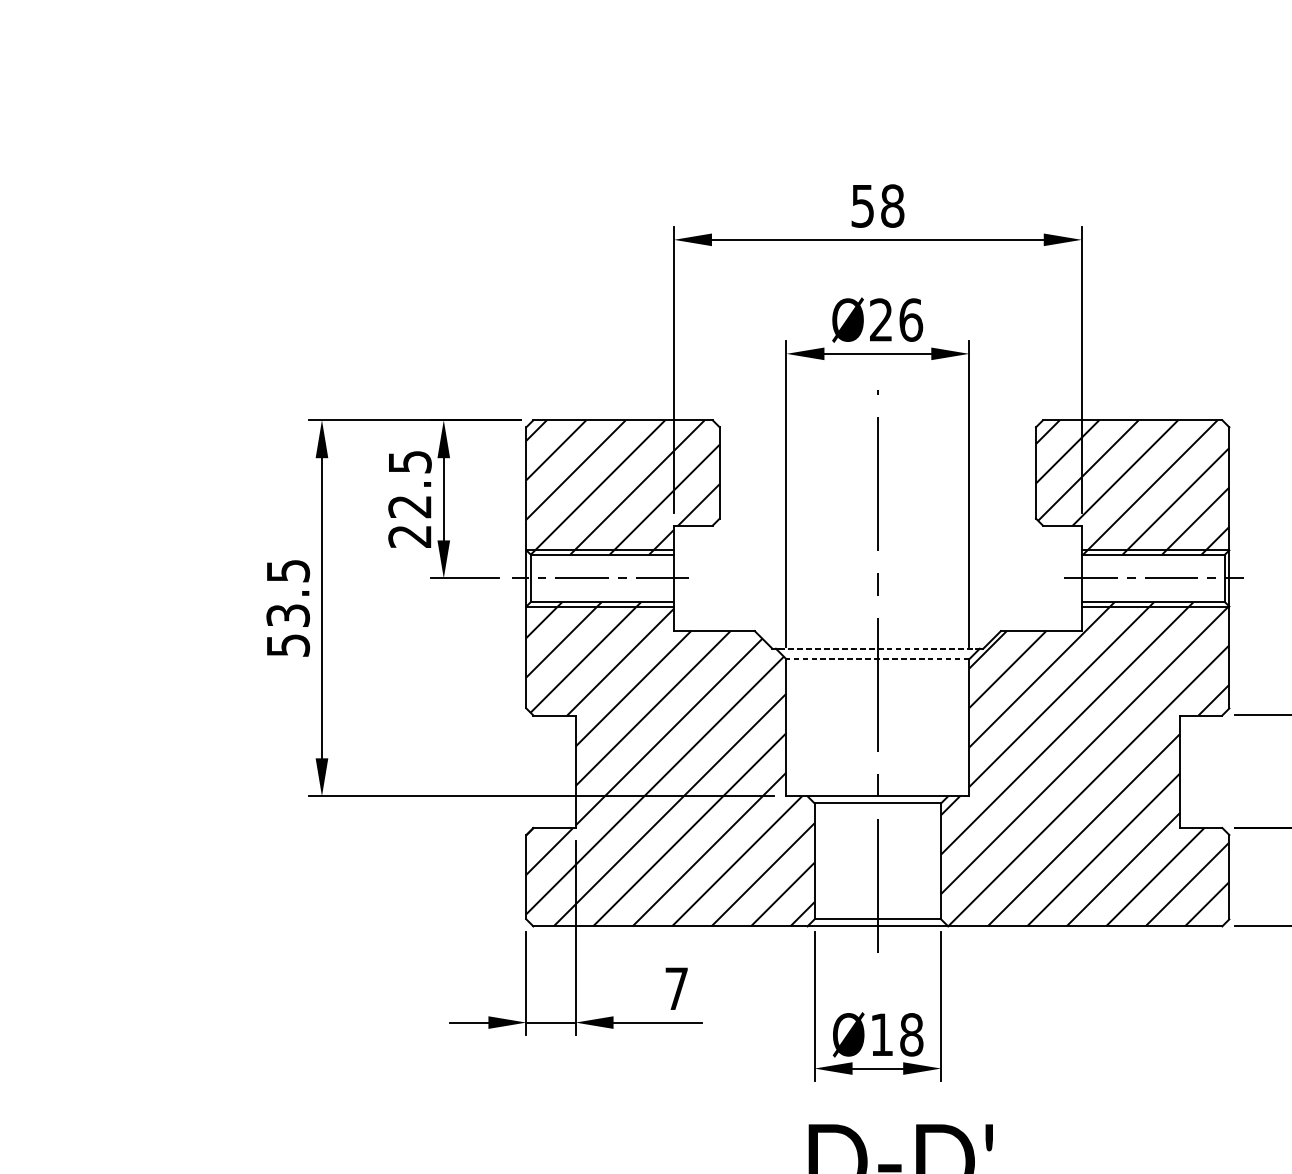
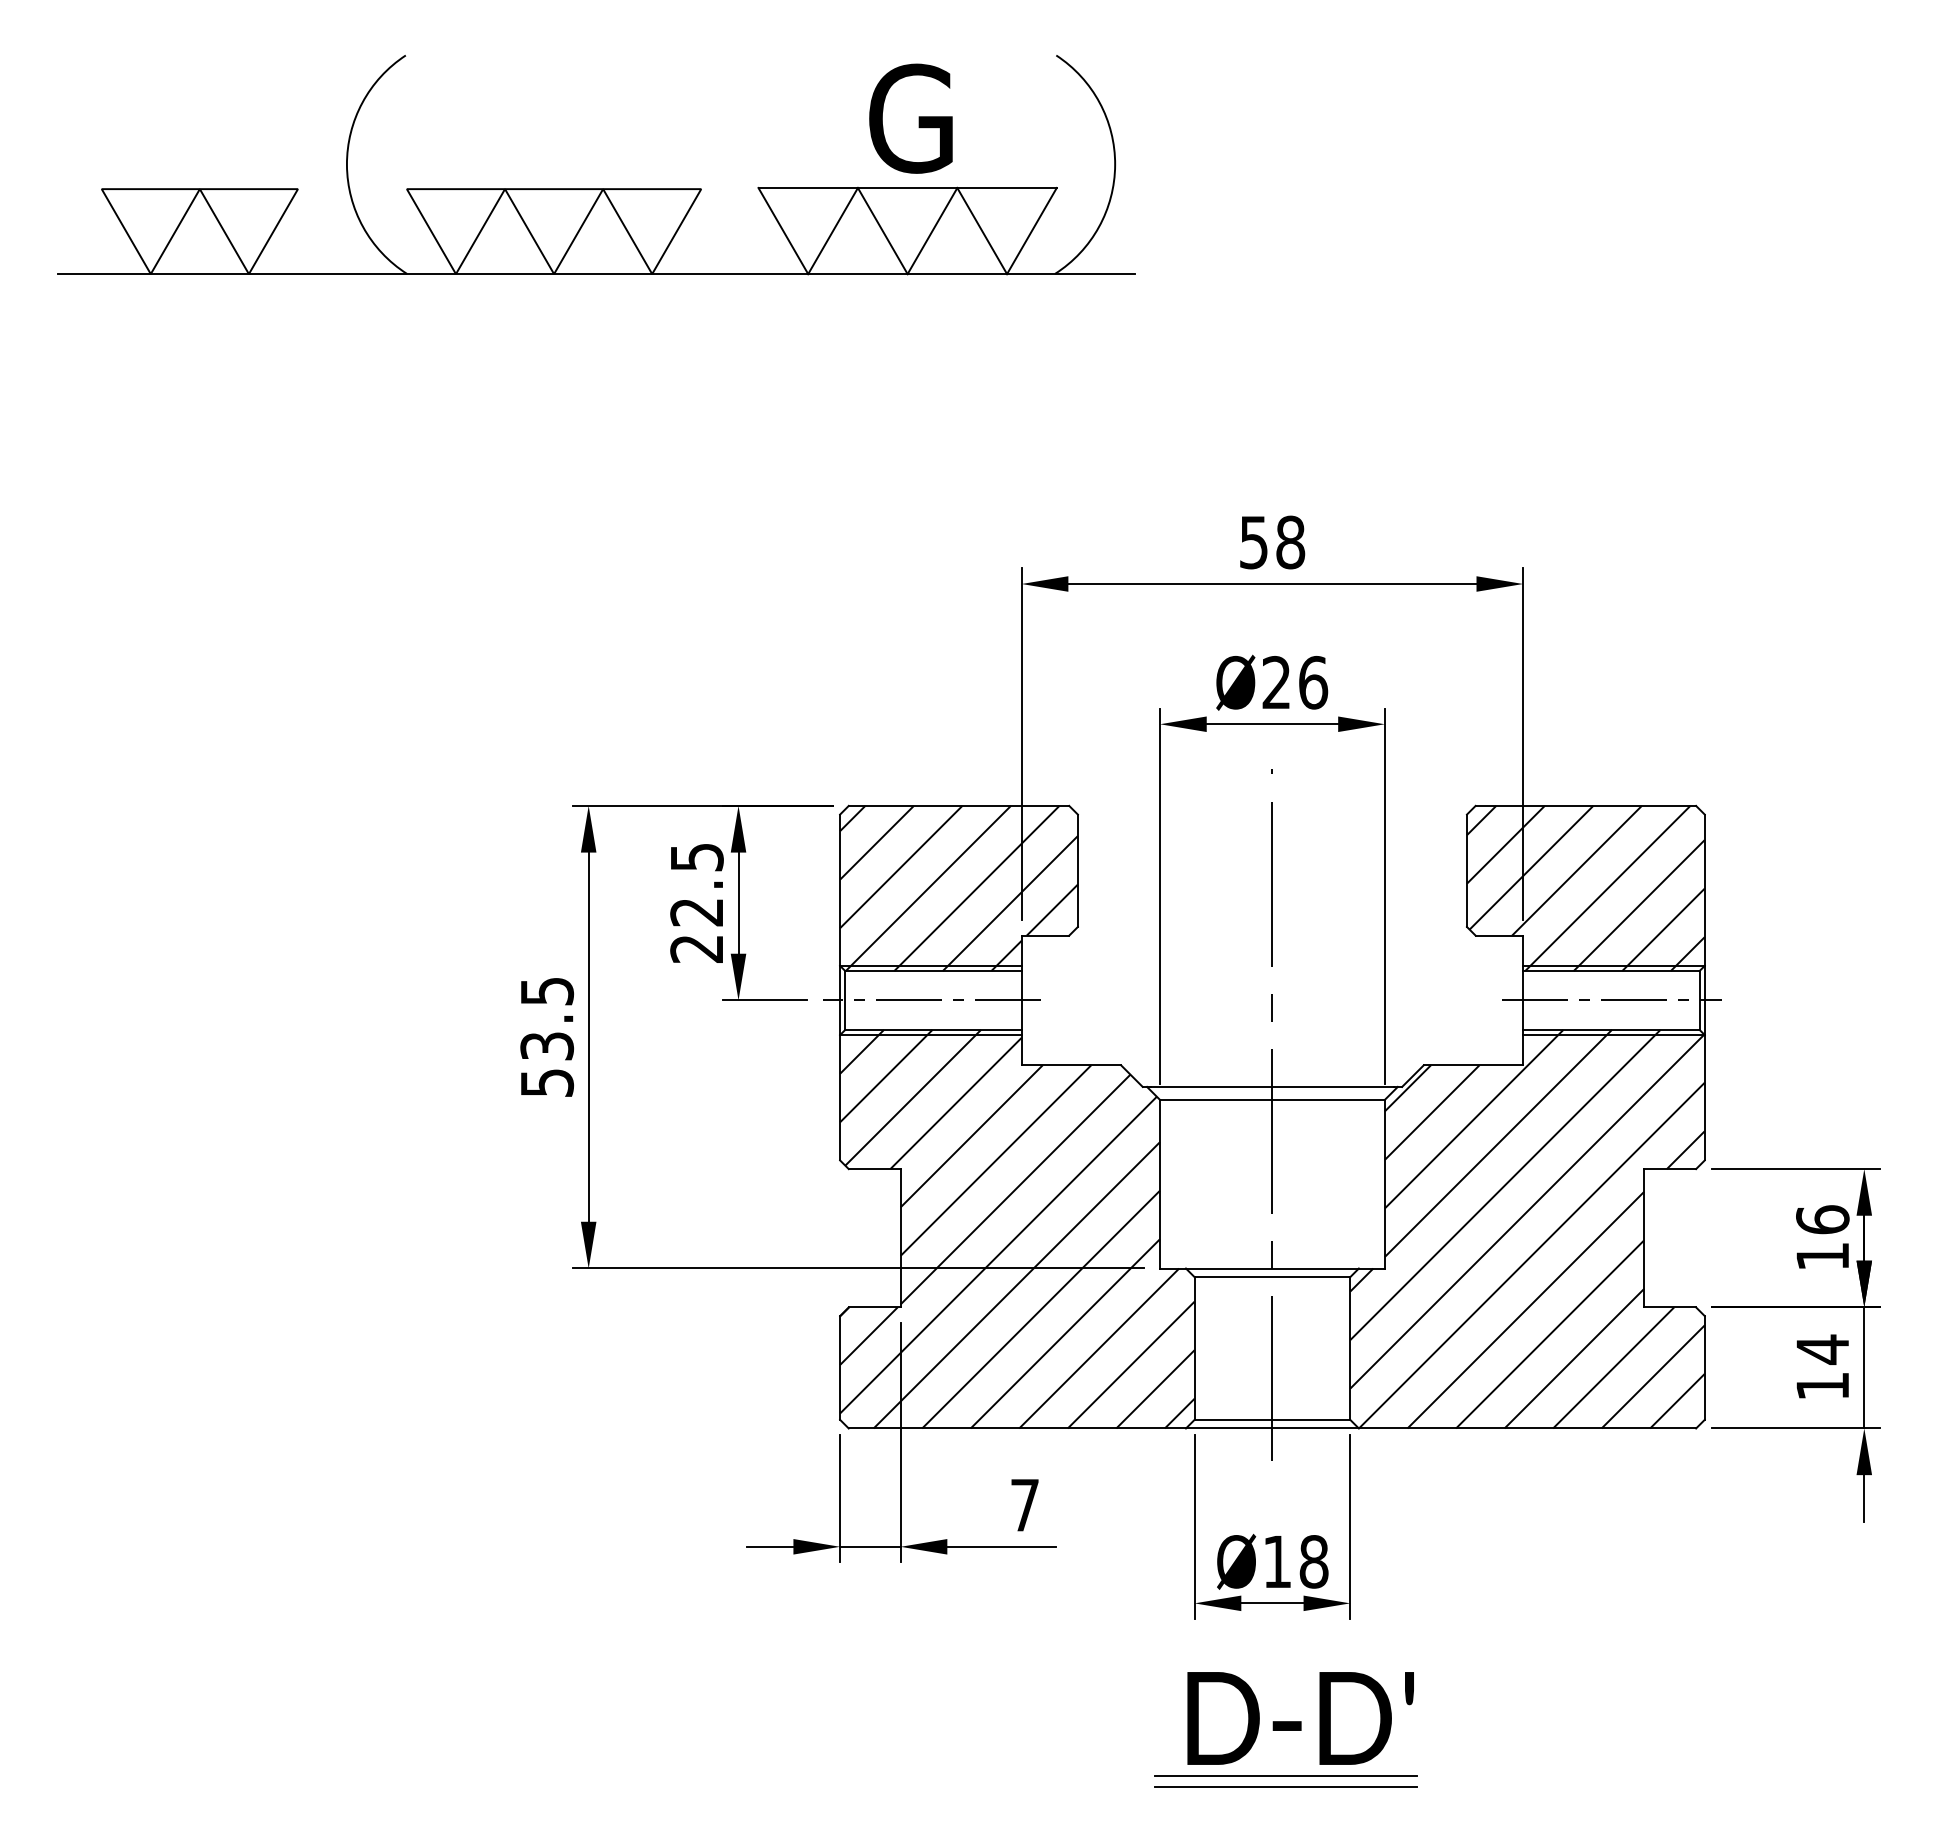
line: (877, 648) -> (1272, 1086), dashed -> solid
line: (877, 658) -> (1271, 1099), dashed -> solid

